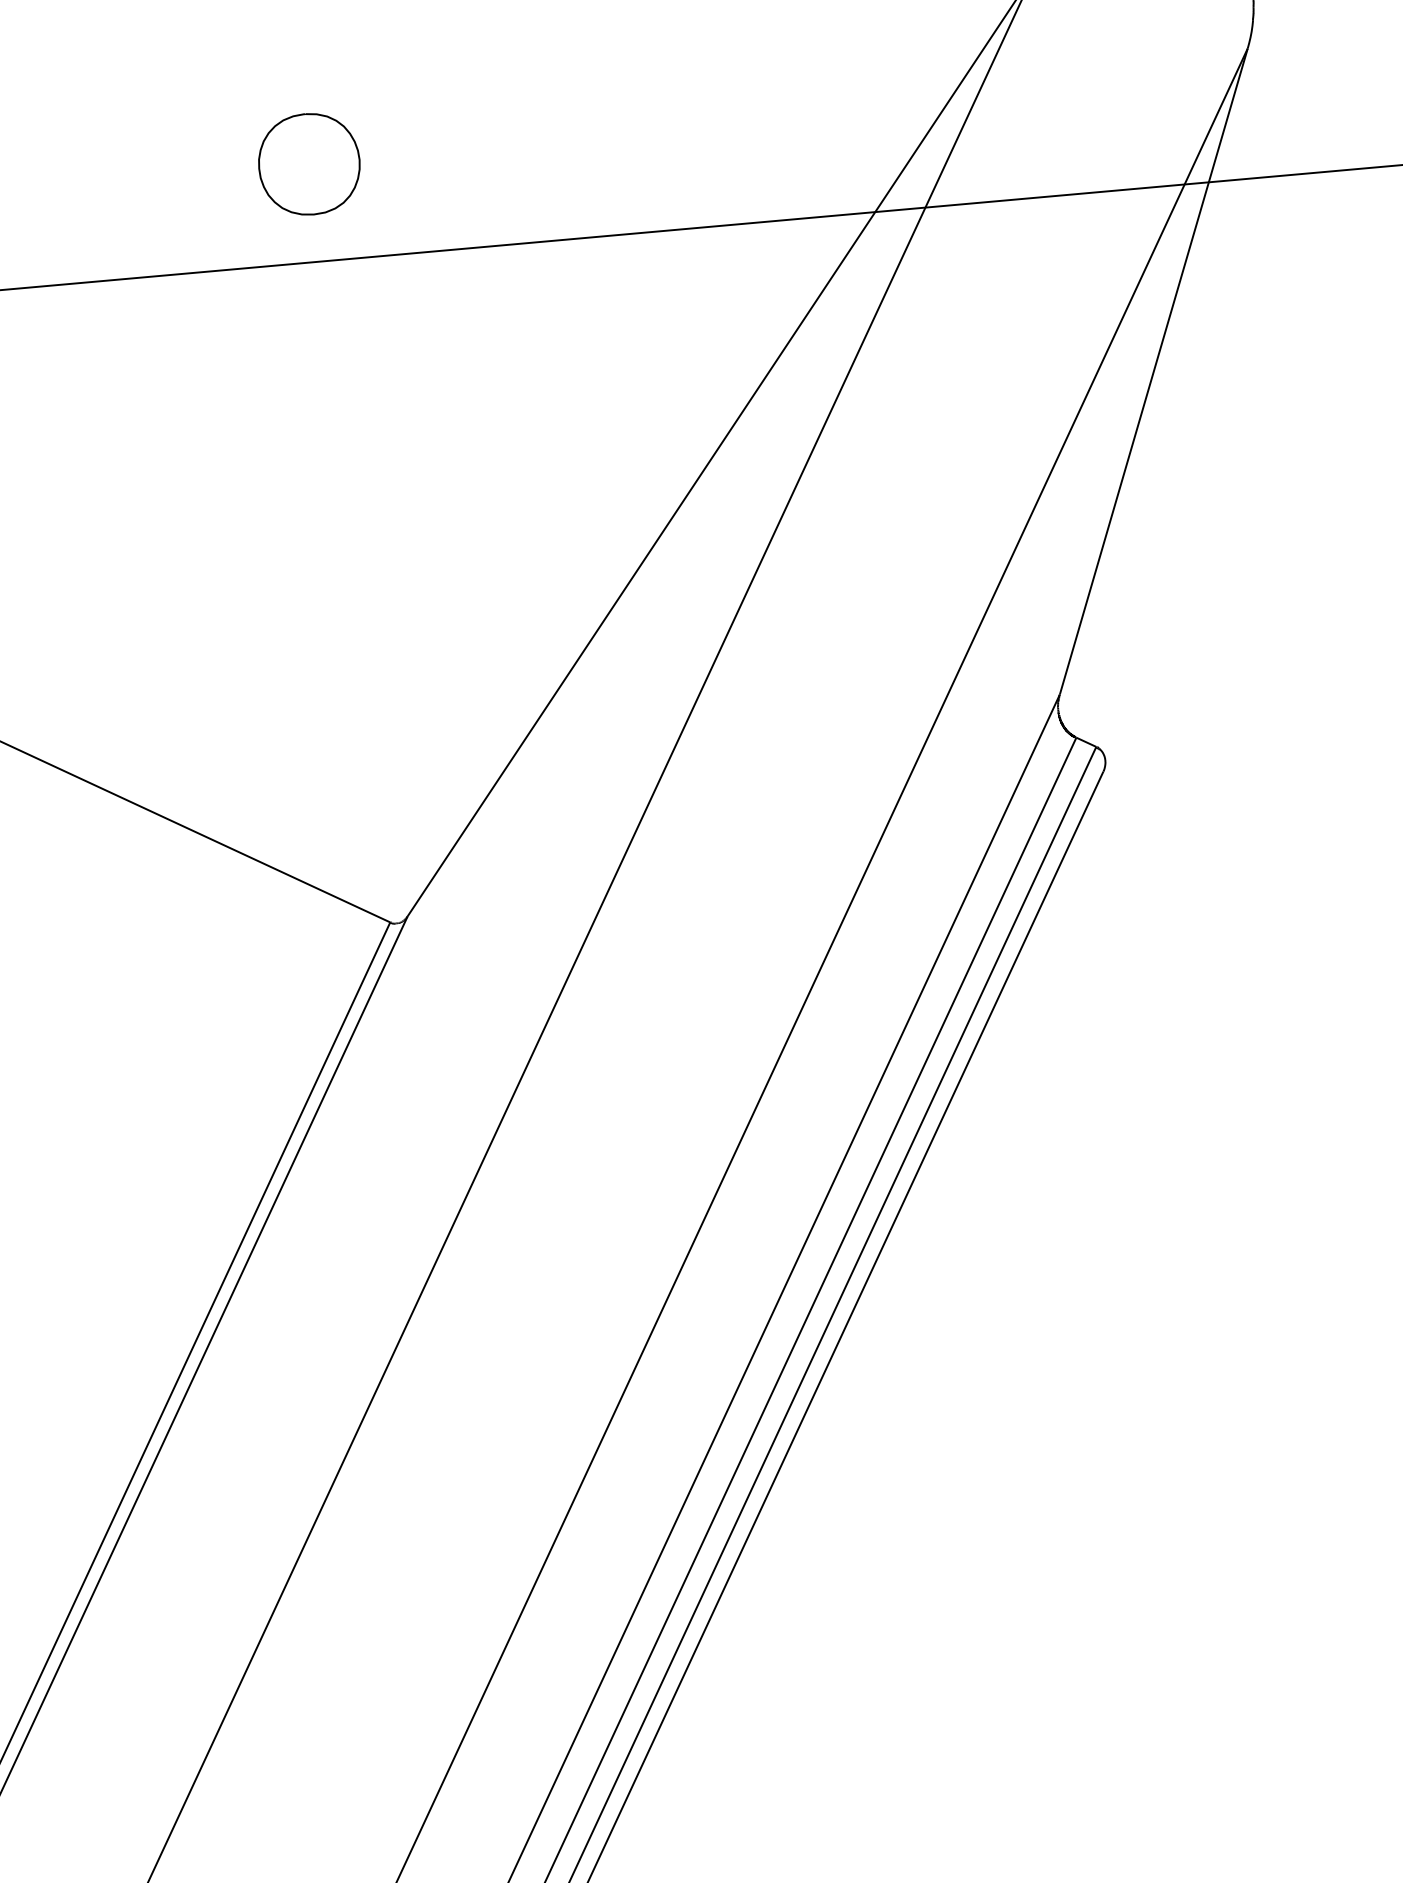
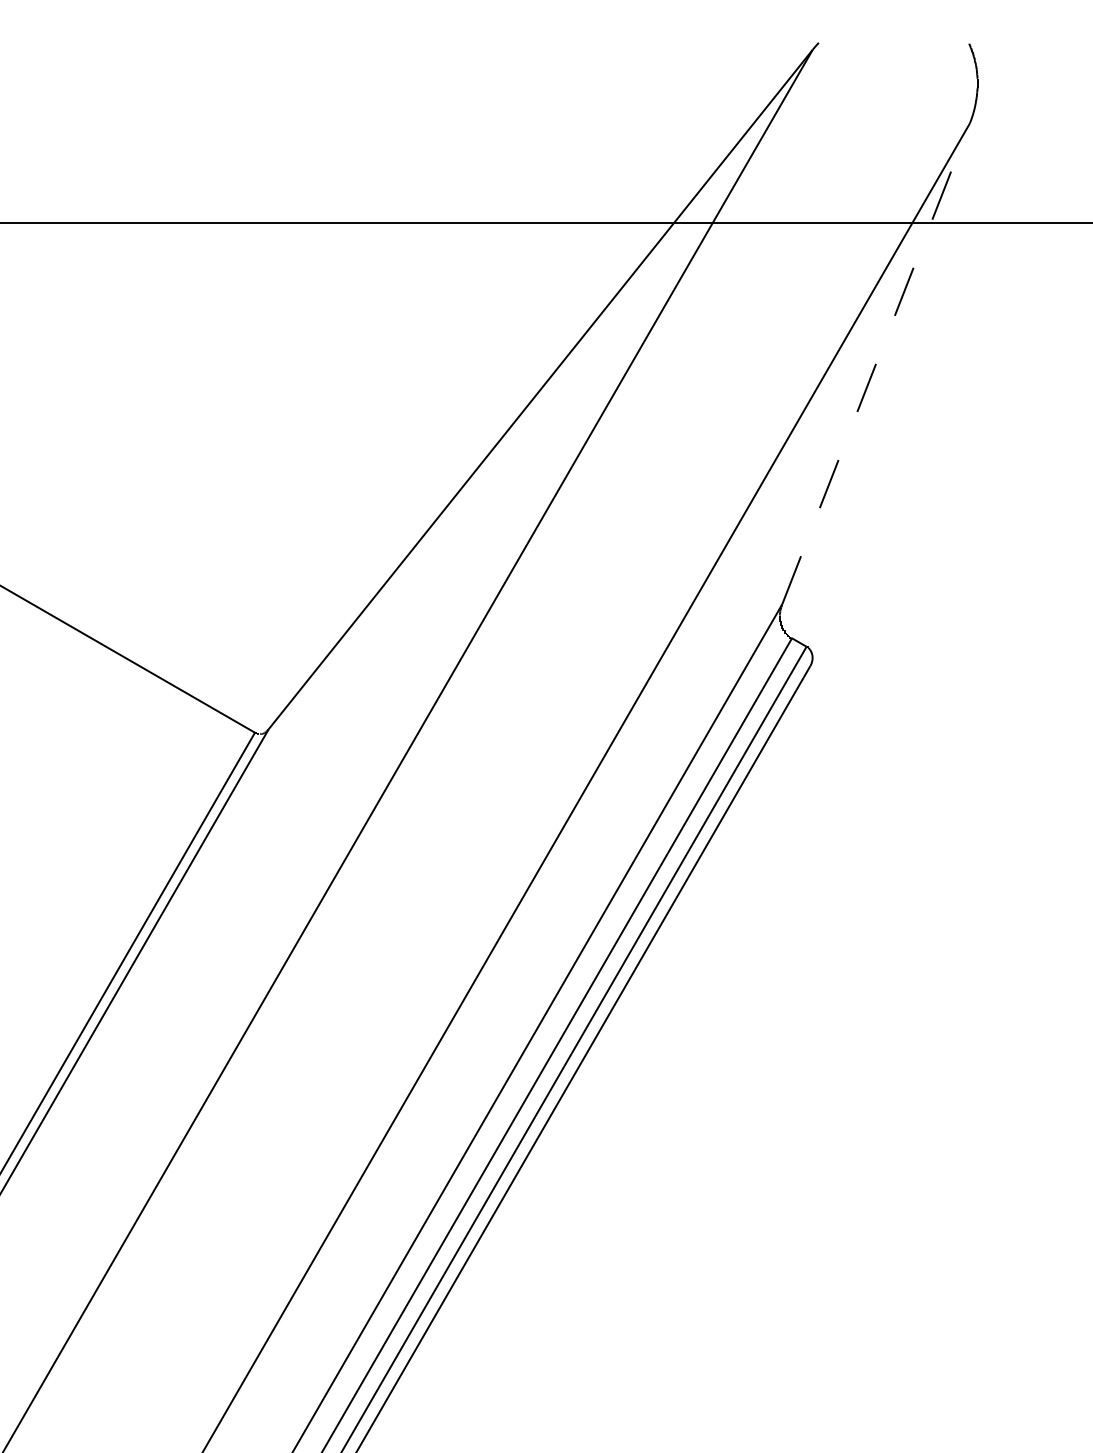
part: (308, 164) -> (244, 147), removed
line: (1154, 371) -> (876, 363), solid -> dashed

